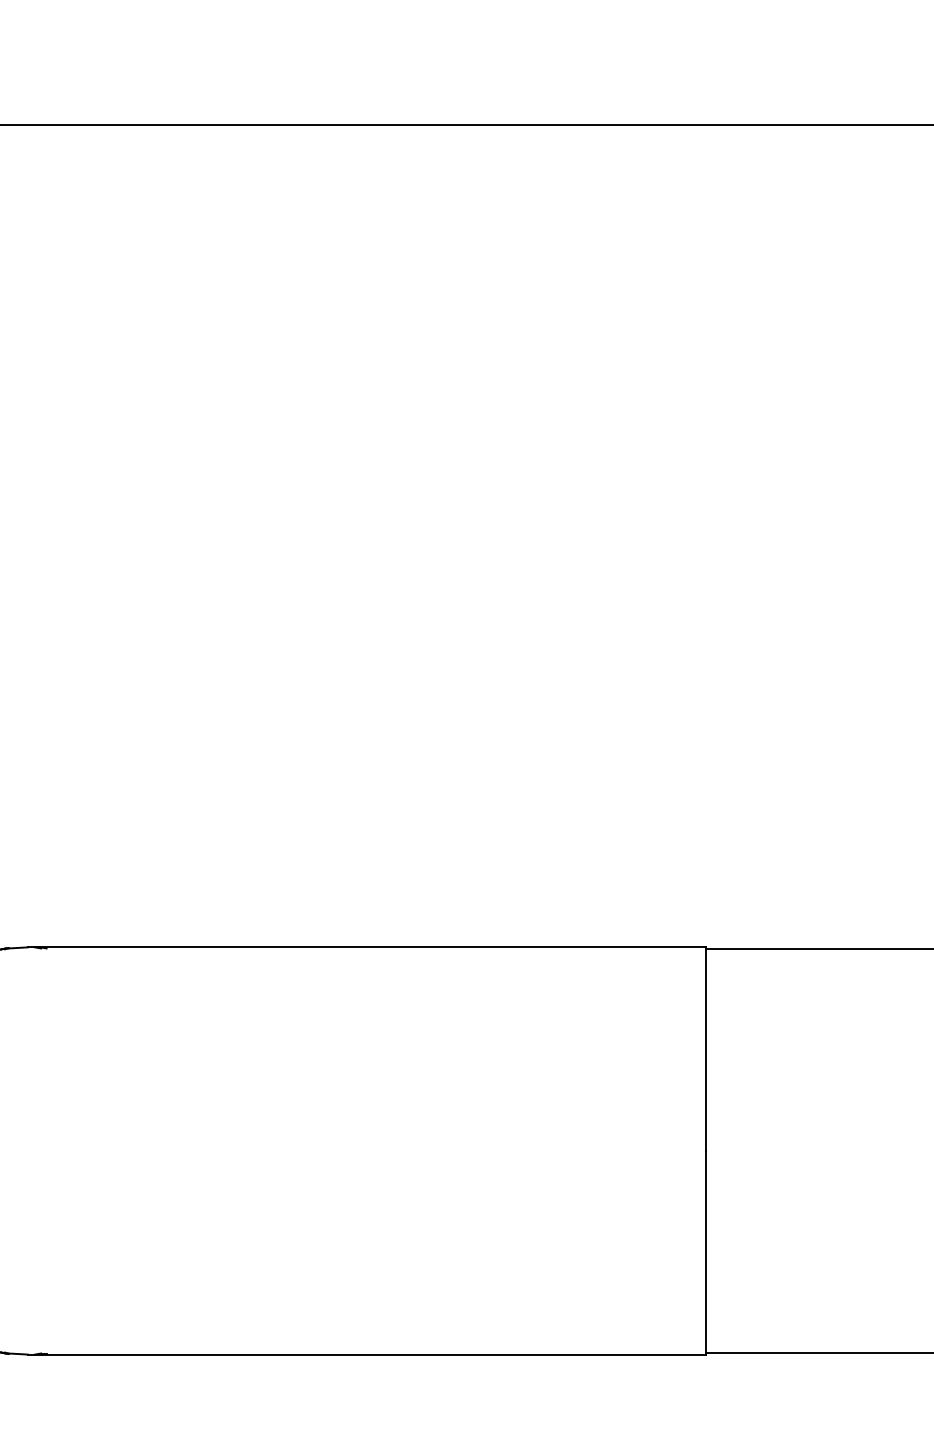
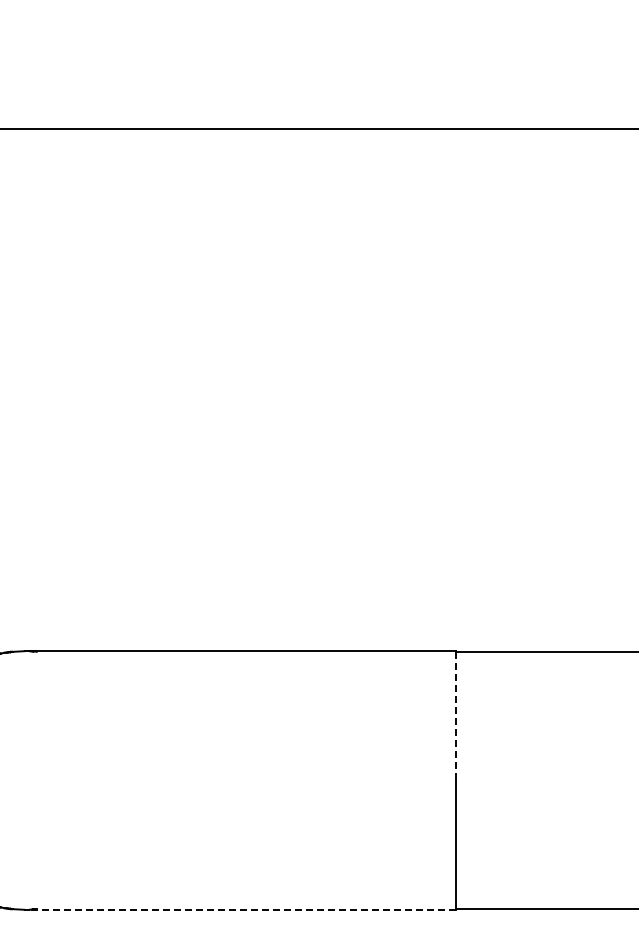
line: (705, 1050) -> (455, 716), solid -> dashed
line: (370, 1354) -> (242, 909), solid -> dashed

